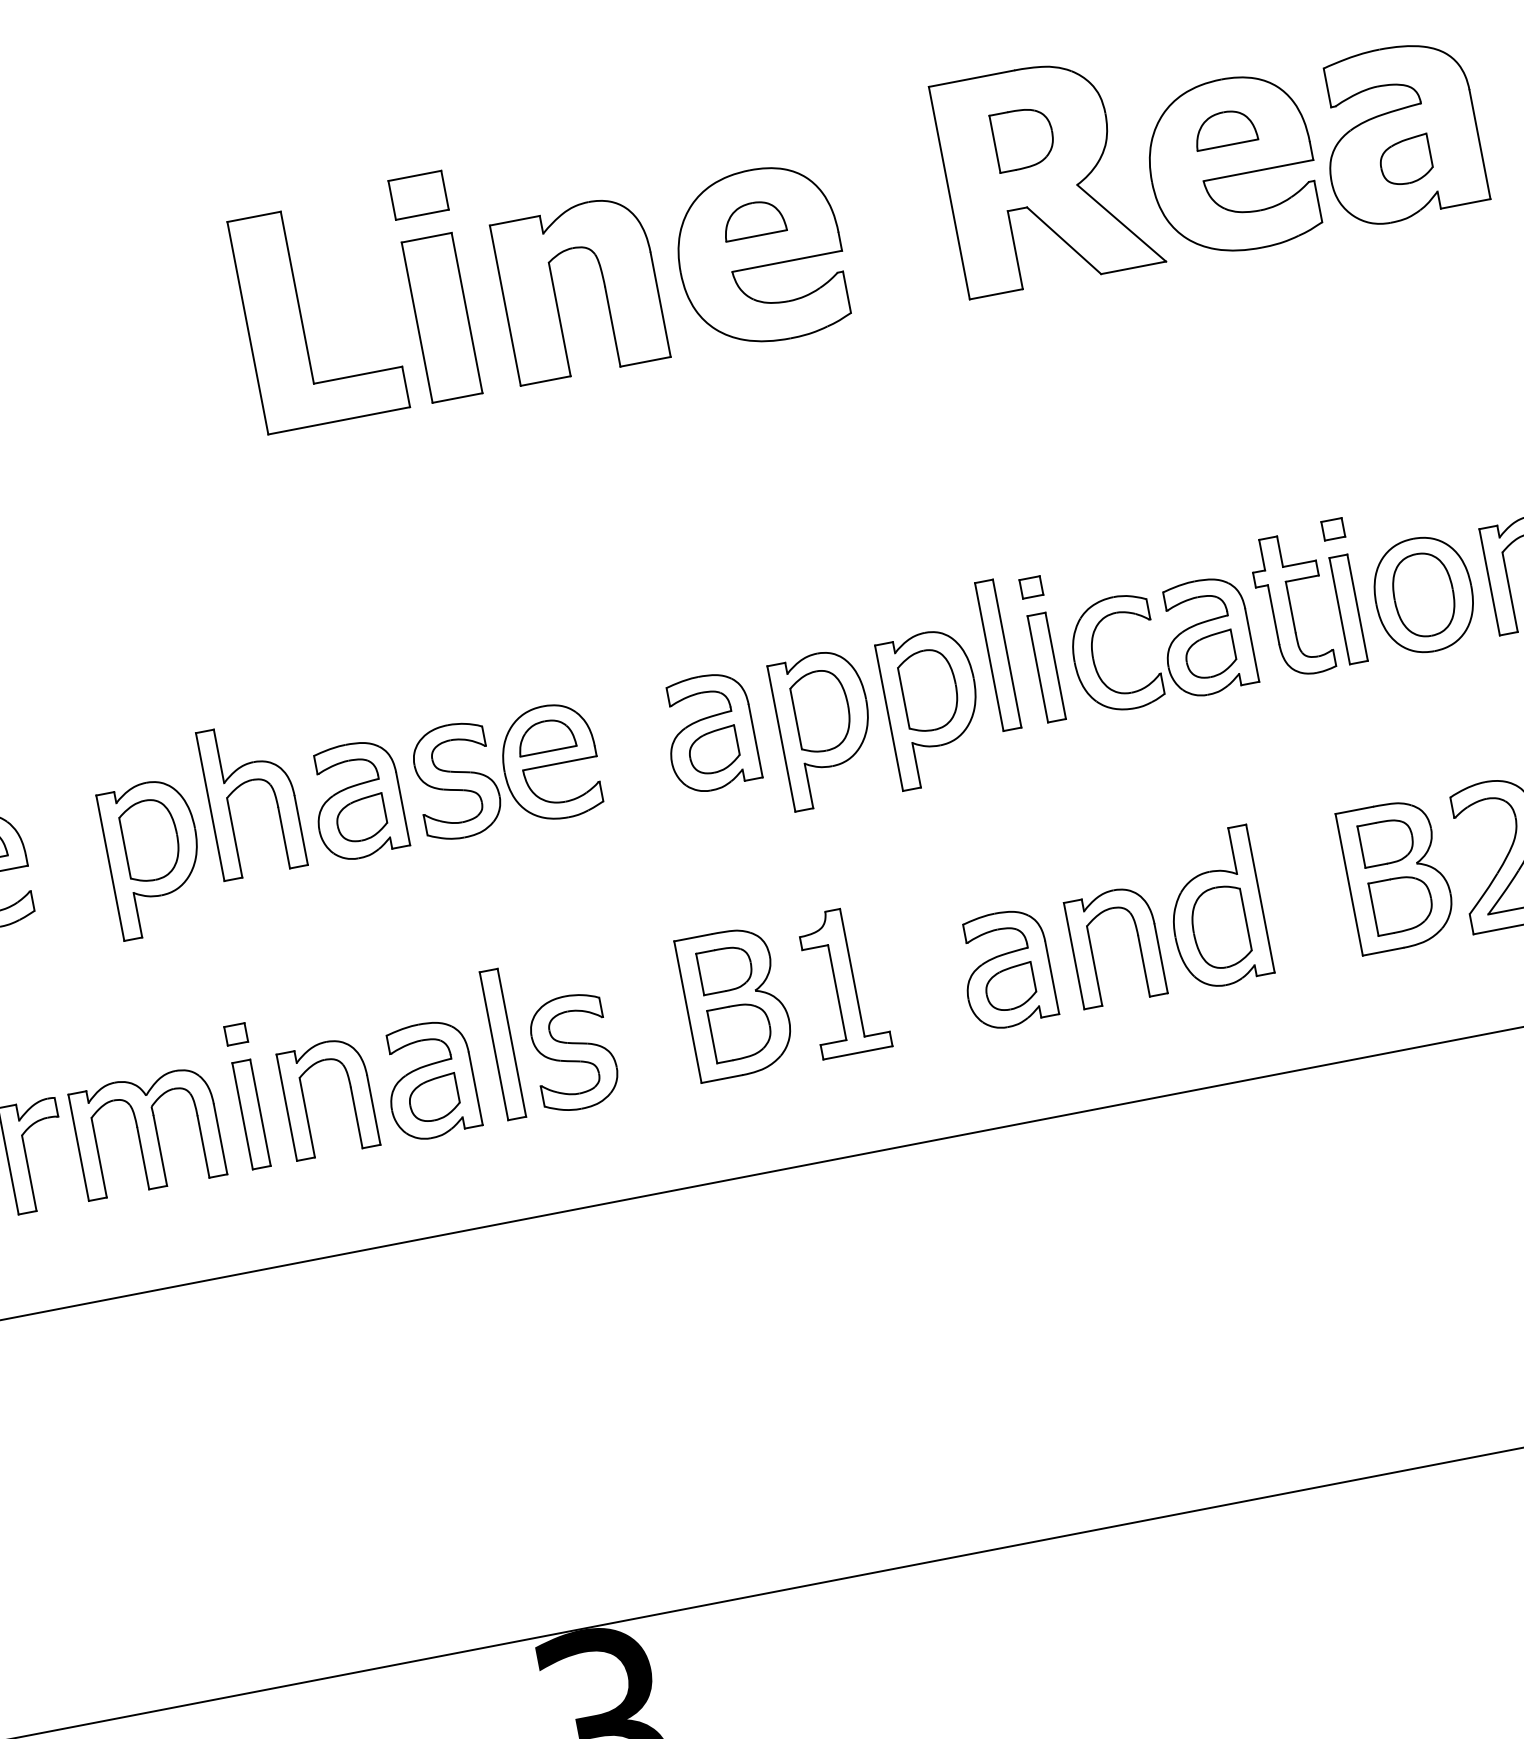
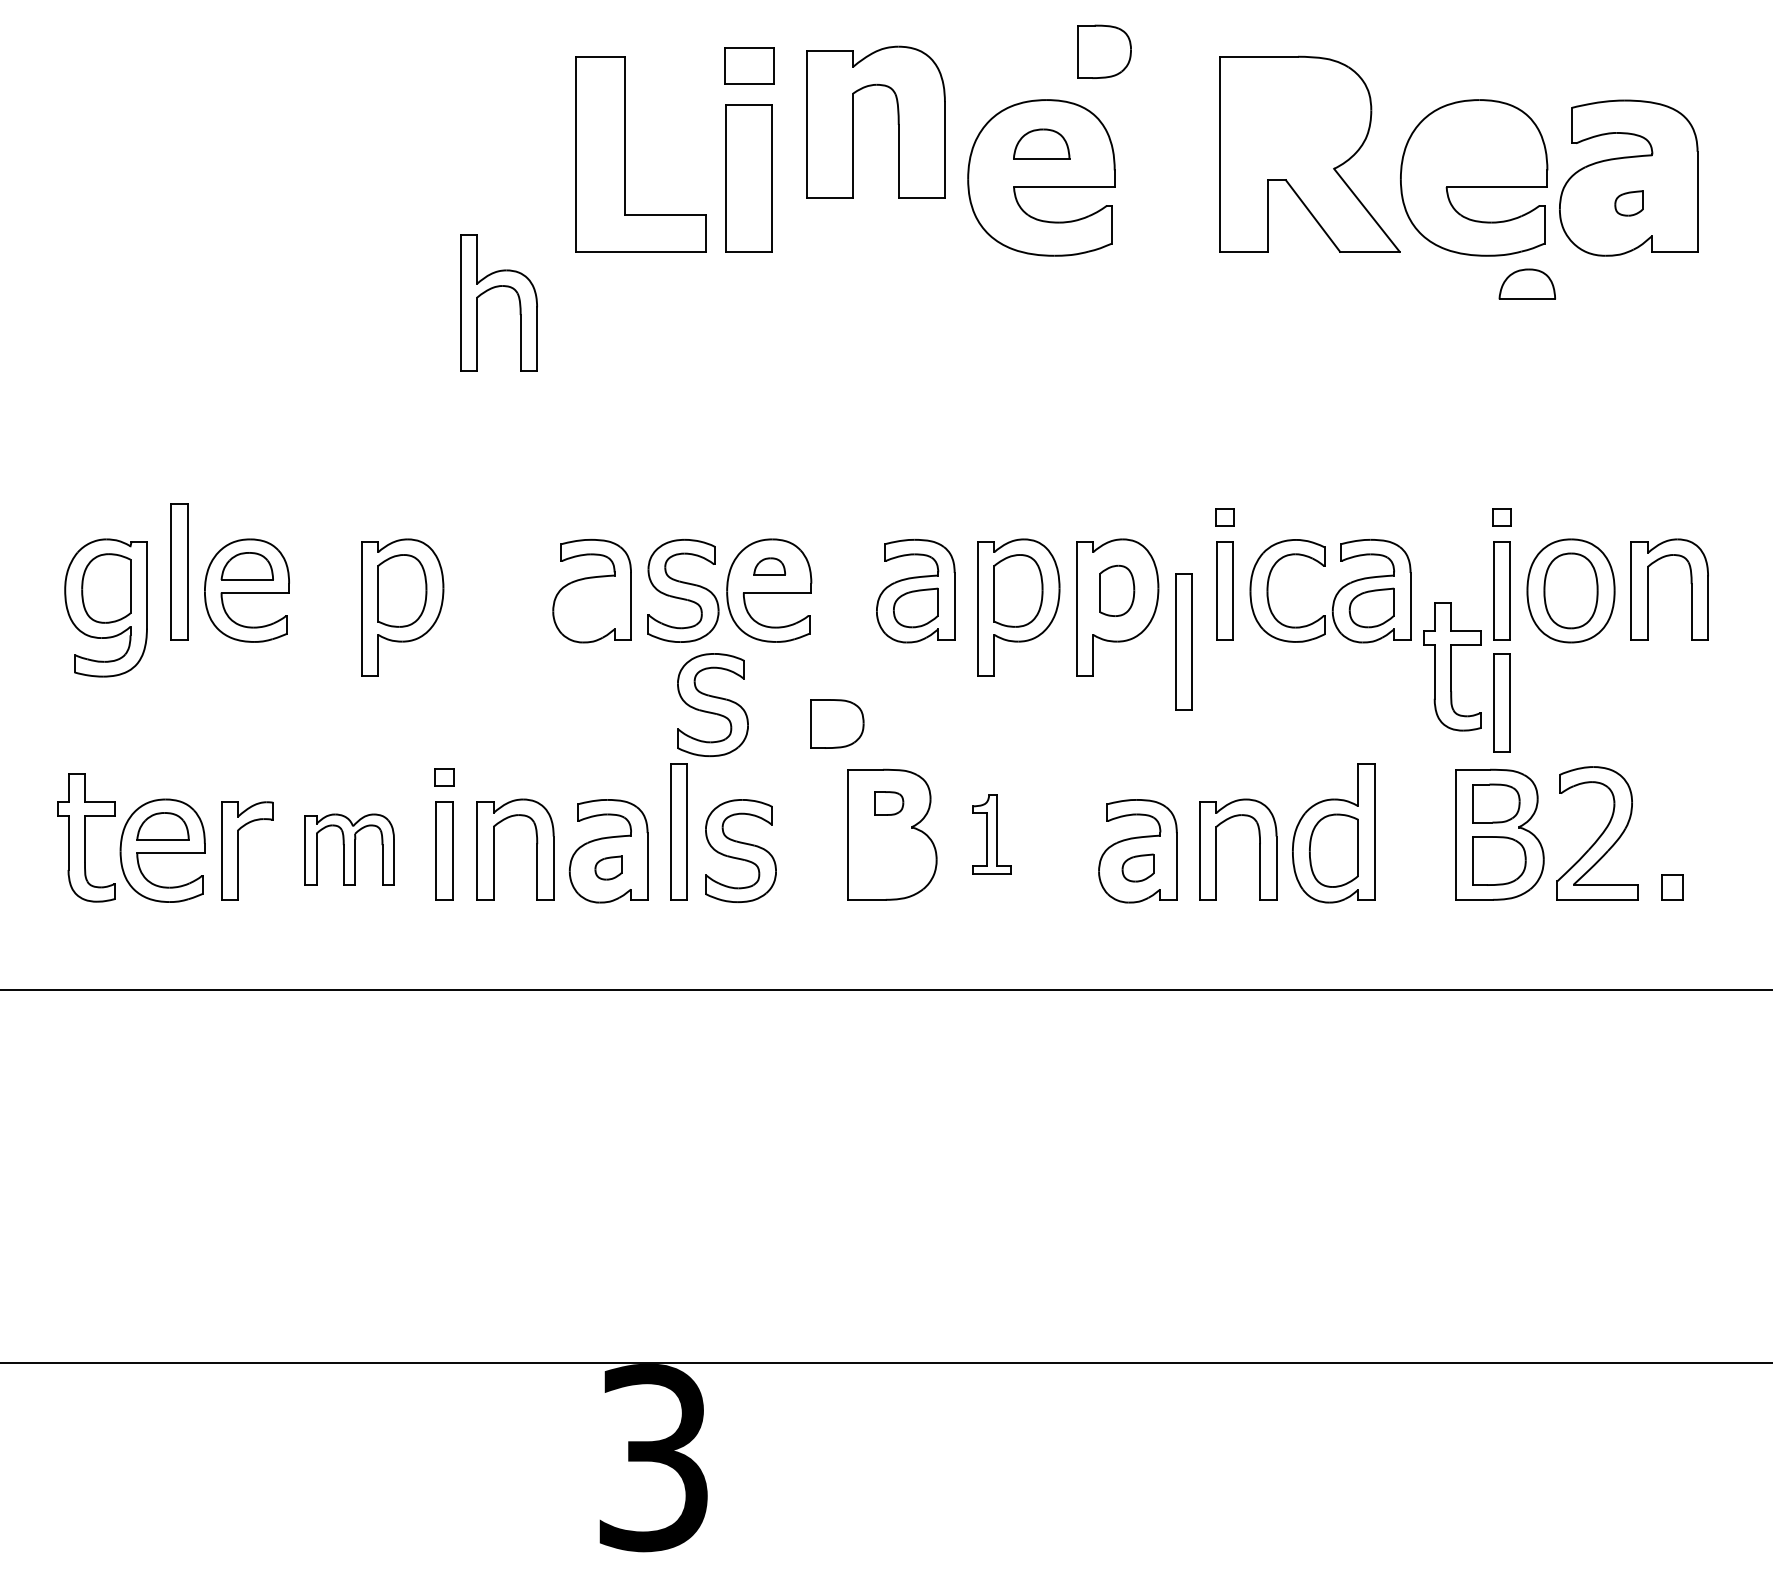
part: (1223, 128) -> (1526, 283), moved
part: (1023, 138) -> (1104, 51), moved
part: (1405, 160) -> (1628, 203), size x0.6
part: (555, 293) -> (853, 121), moved
part: (1291, 605) -> (1452, 666), moved
part: (997, 655) -> (1183, 641), moved
part: (929, 689) -> (1117, 590), size x0.7
part: (1371, 731) -> (1501, 702), added
part: (545, 736) -> (769, 566), size x0.6
part: (244, 784) -> (494, 288), moved
part: (361, 818) -> (592, 607), removed
part: (512, 898) -> (712, 704), added
part: (726, 969) -> (889, 803), size x0.6
part: (843, 981) -> (991, 834), size x0.6
part: (1009, 987) -> (1137, 867), size x0.7
part: (741, 1030) -> (837, 723), moved
part: (433, 1098) -> (608, 867), size x0.6
part: (147, 1132) -> (349, 849), size x0.7

